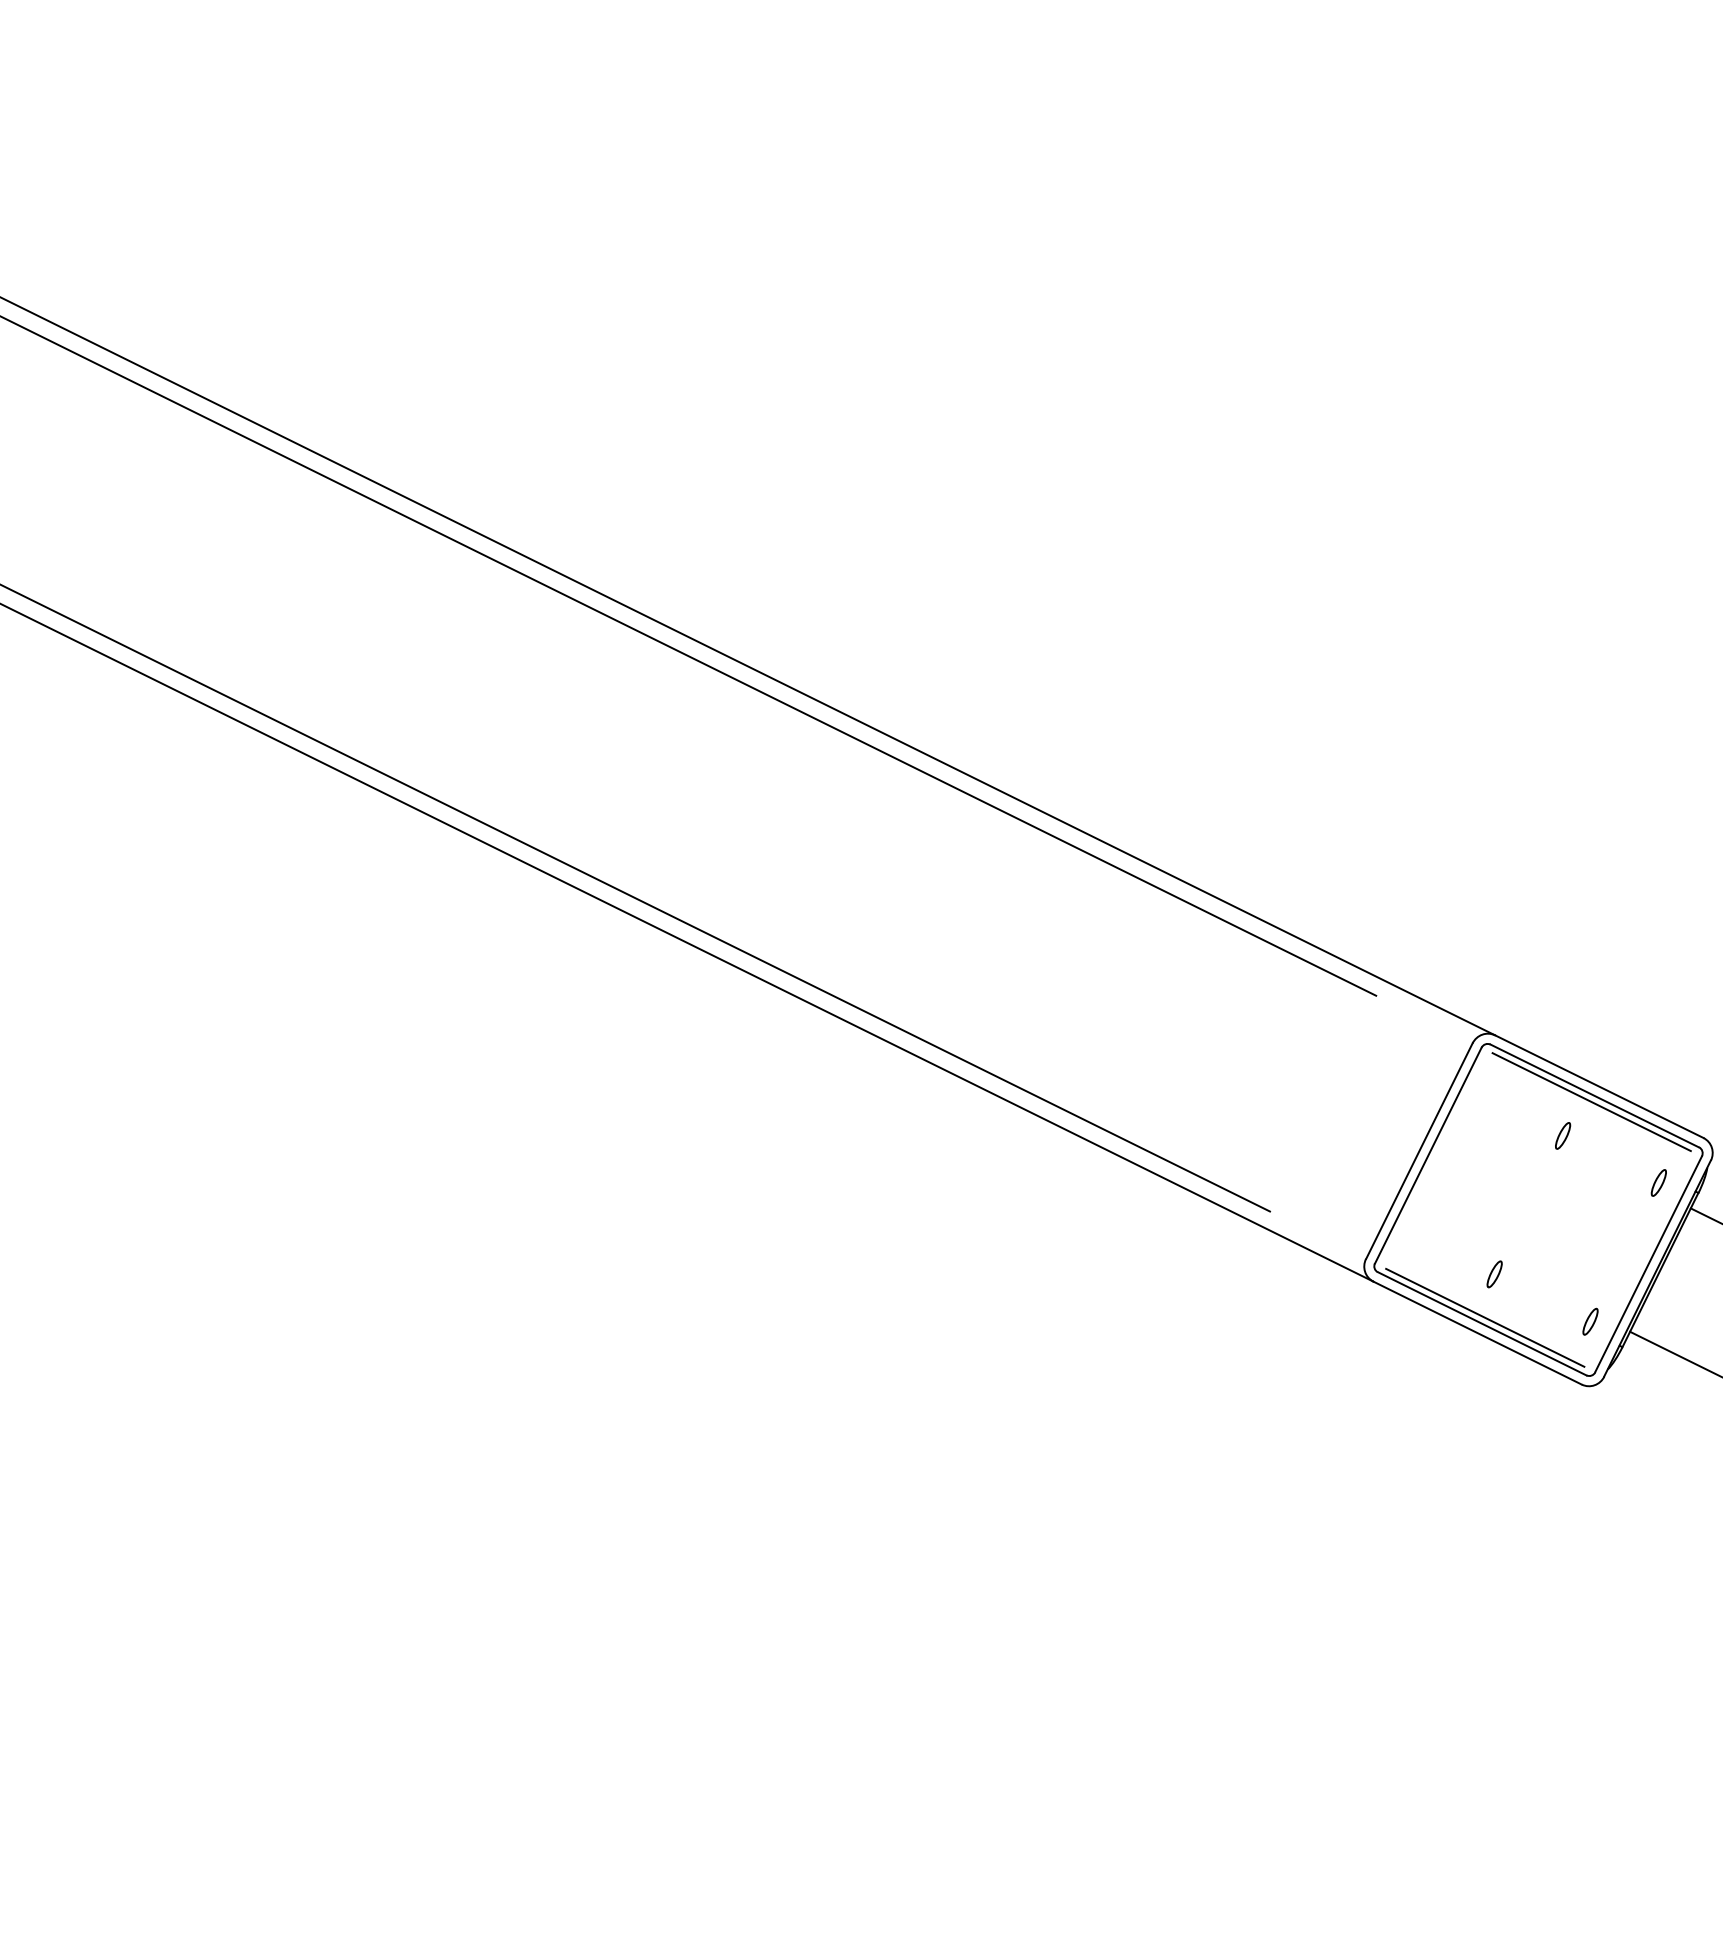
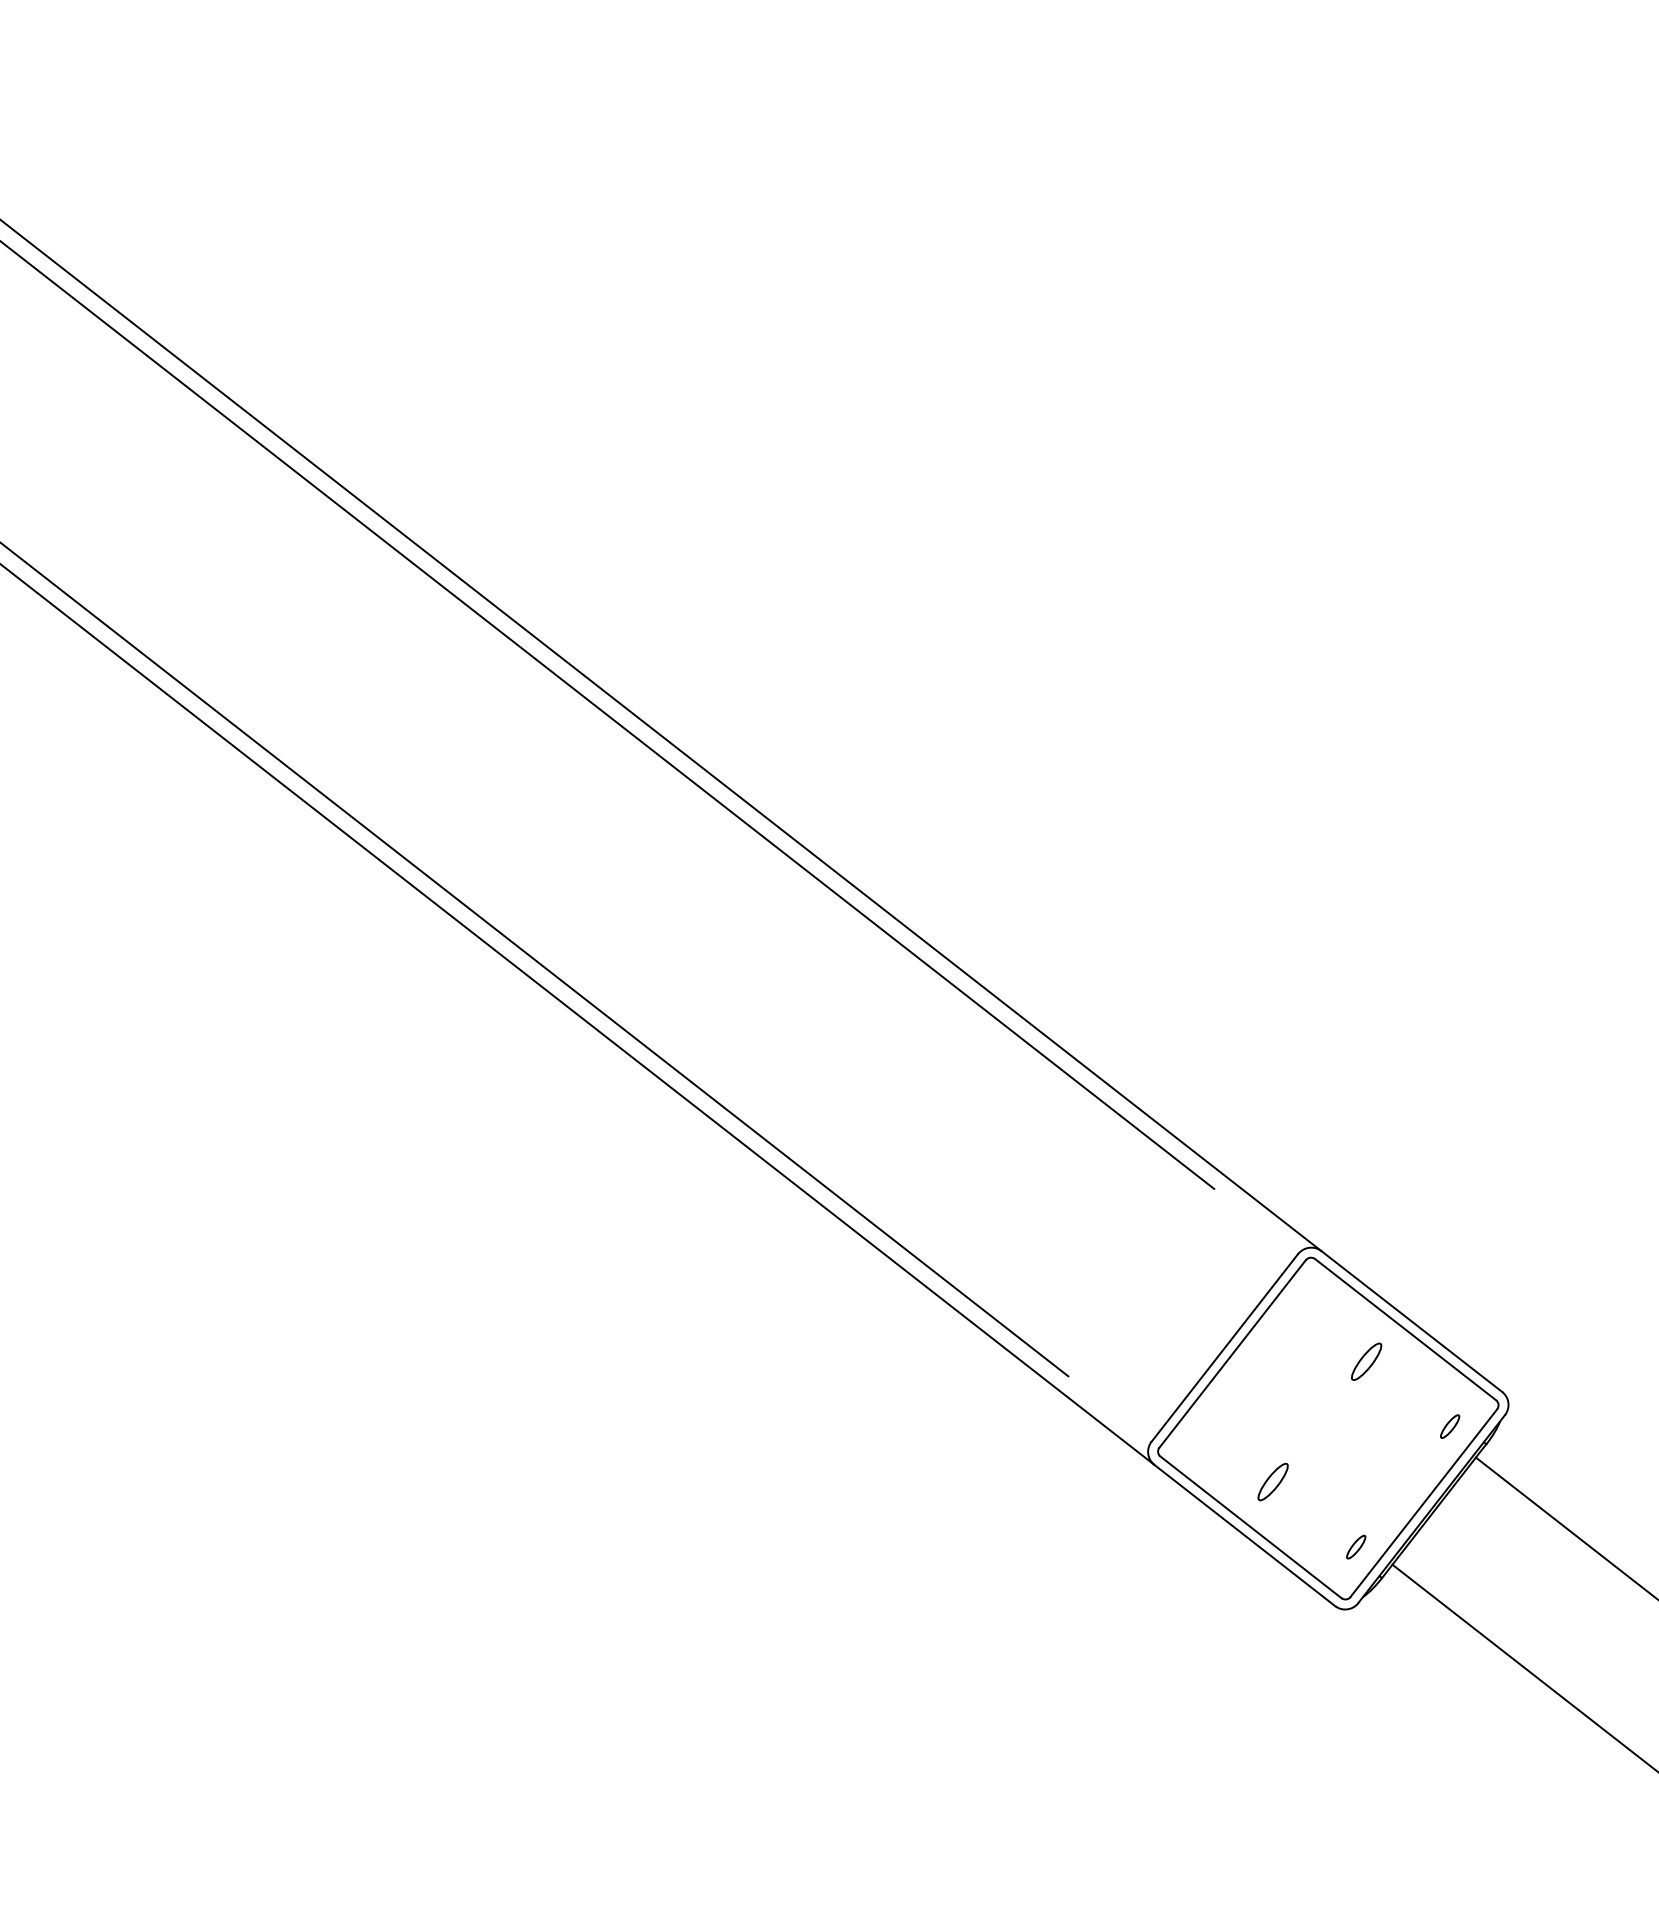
line: (1591, 1102) -> (1401, 1335), removed
part: (1563, 1135) -> (1367, 1361), size x1.6
part: (1494, 1274) -> (1272, 1482), size x1.6
line: (1485, 1317) -> (1255, 1521), removed

